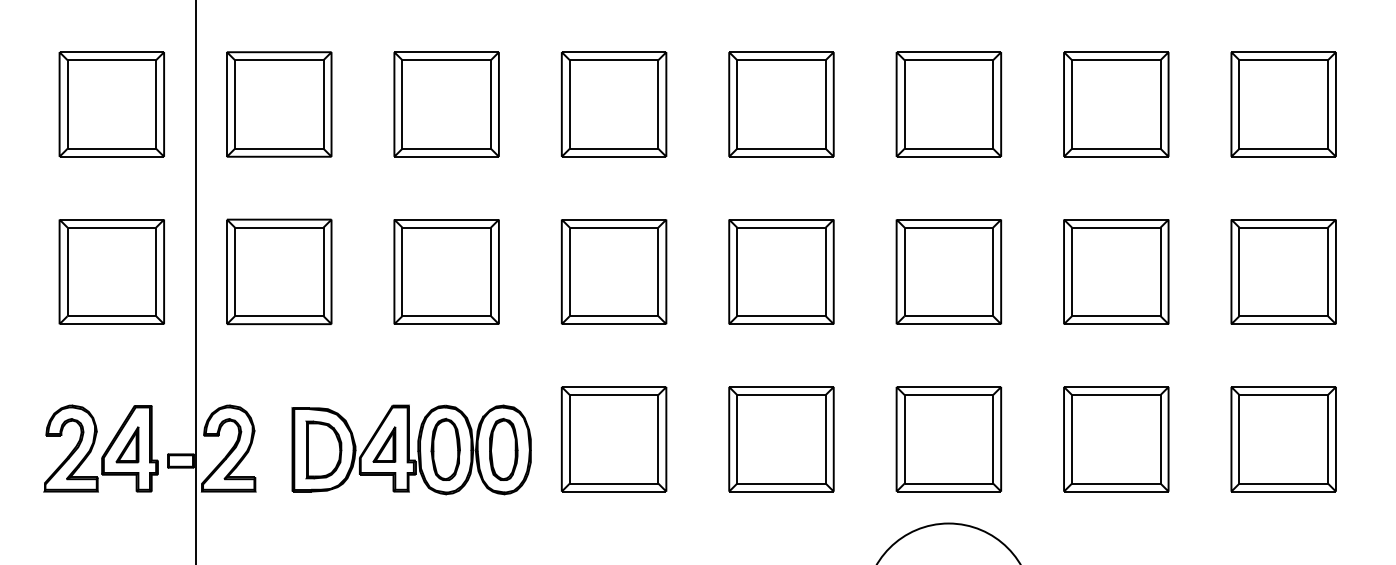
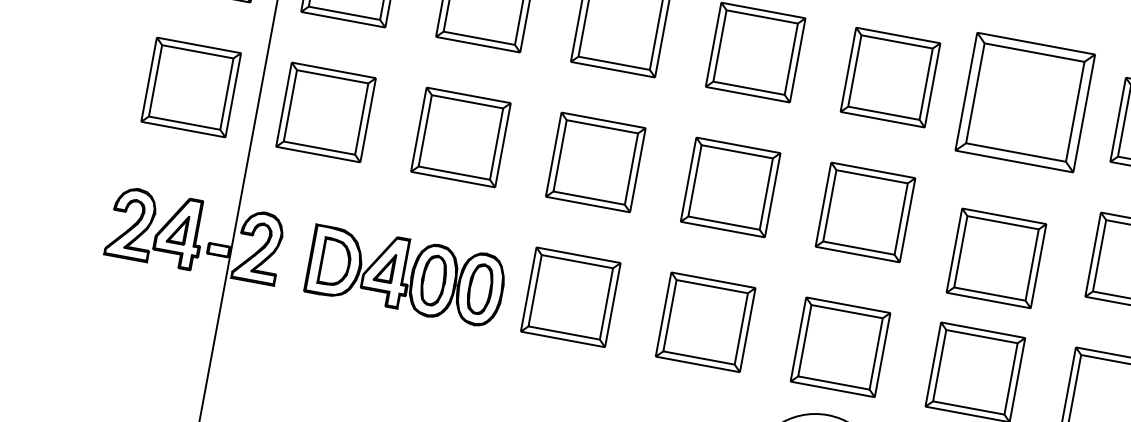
part: (1116, 104) -> (1025, 102), size x1.4
part: (1116, 271) -> (996, 258), moved

